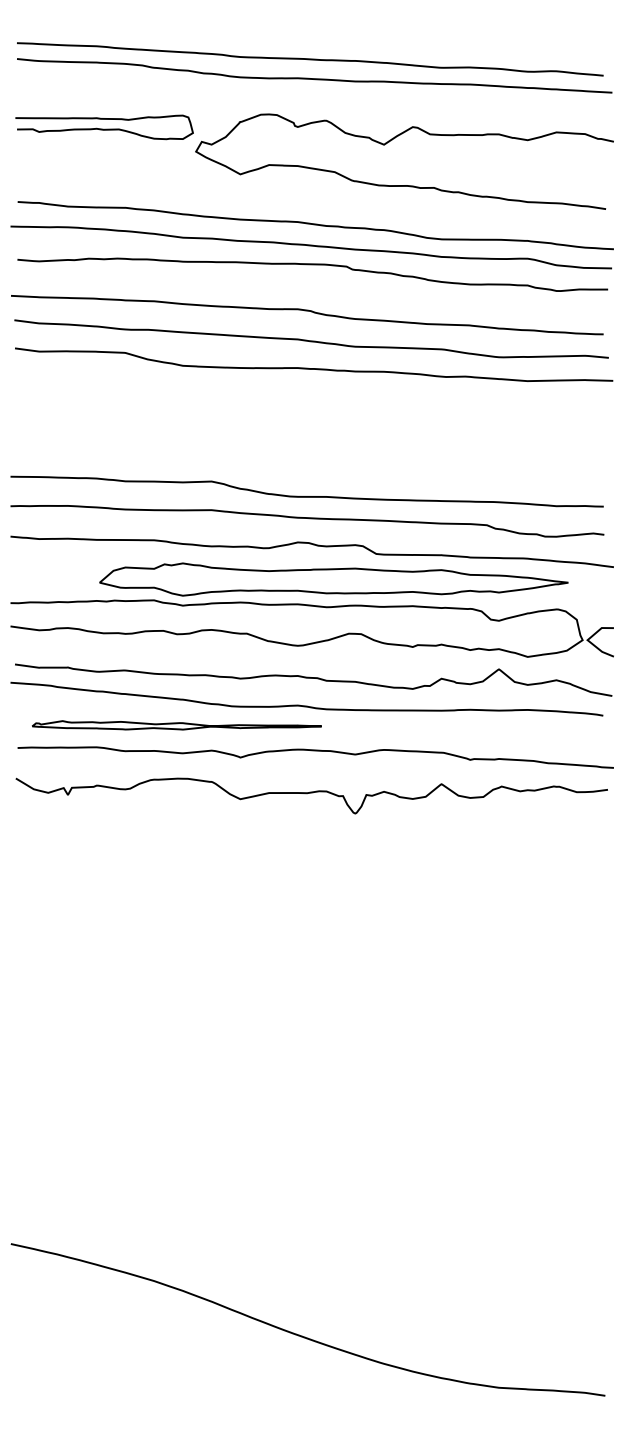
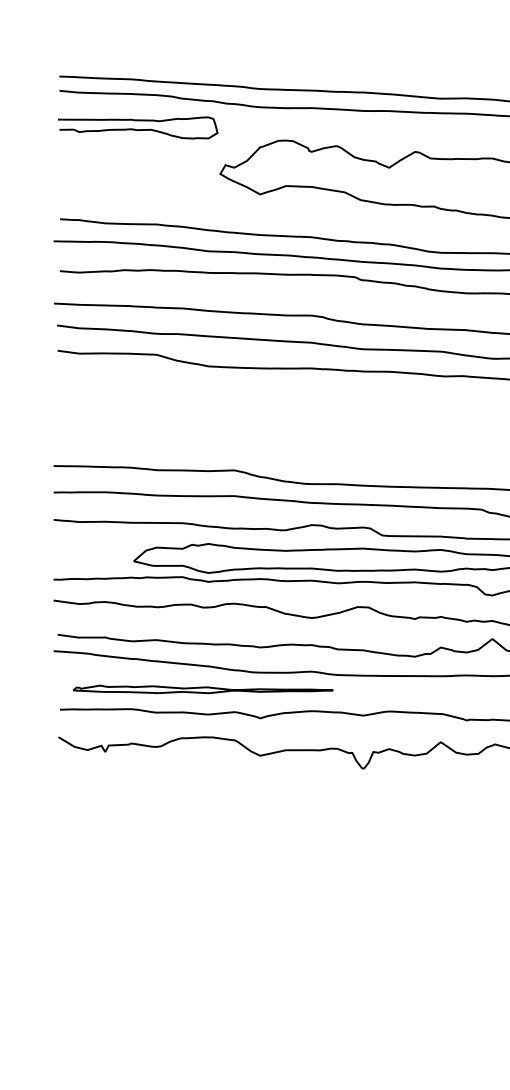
curve: (104, 128) -> (138, 128), moved

